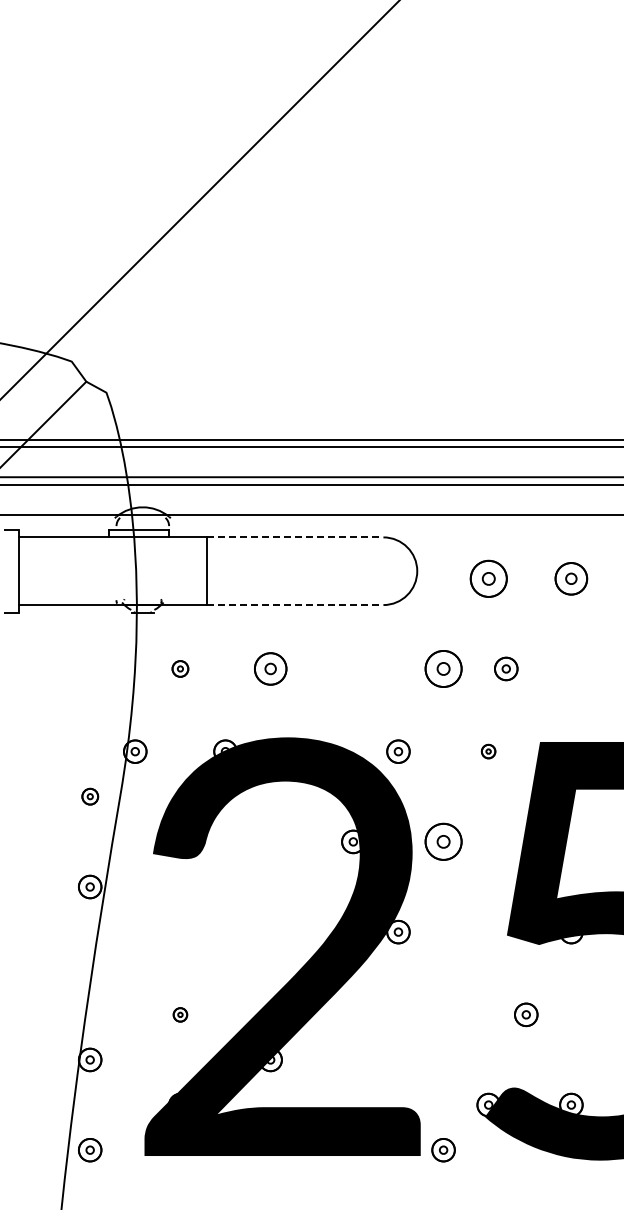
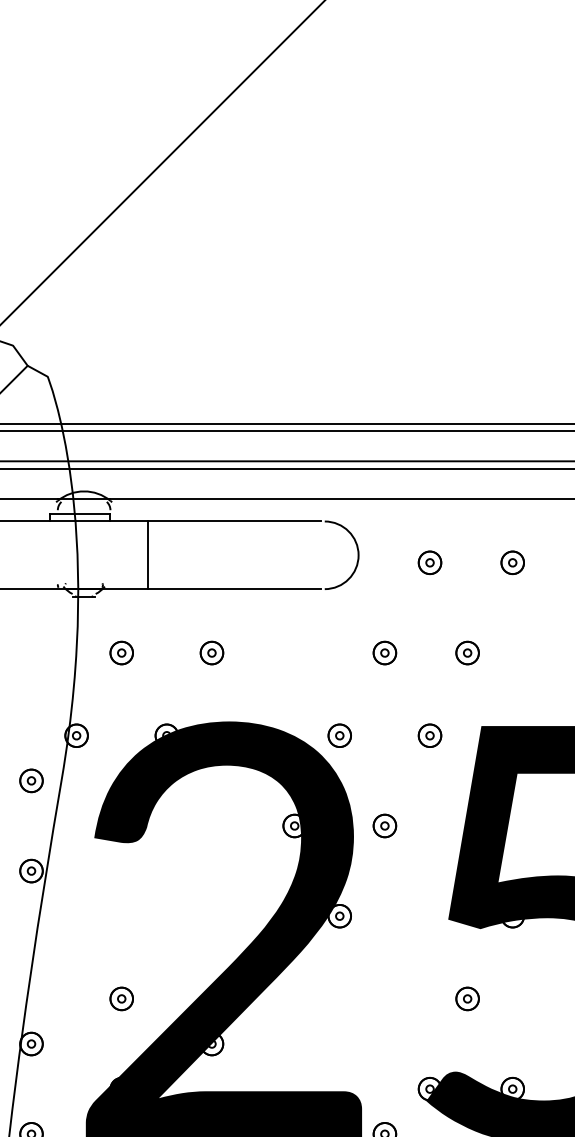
line: (293, 537) -> (234, 521), dashed -> solid
part: (488, 578) -> (429, 562), size x0.62
part: (571, 578) -> (512, 562), size x0.71
line: (293, 605) -> (234, 589), dashed -> solid
part: (180, 668) -> (121, 652), size x1.43
part: (270, 668) -> (211, 652), size x0.71
part: (443, 668) -> (384, 652), size x0.62
part: (506, 668) -> (467, 652), moved
part: (488, 751) -> (429, 735), size x1.67
part: (90, 796) -> (31, 780), size x1.43
part: (443, 841) -> (384, 825), size x0.62
part: (180, 1014) -> (121, 998), size x1.67

